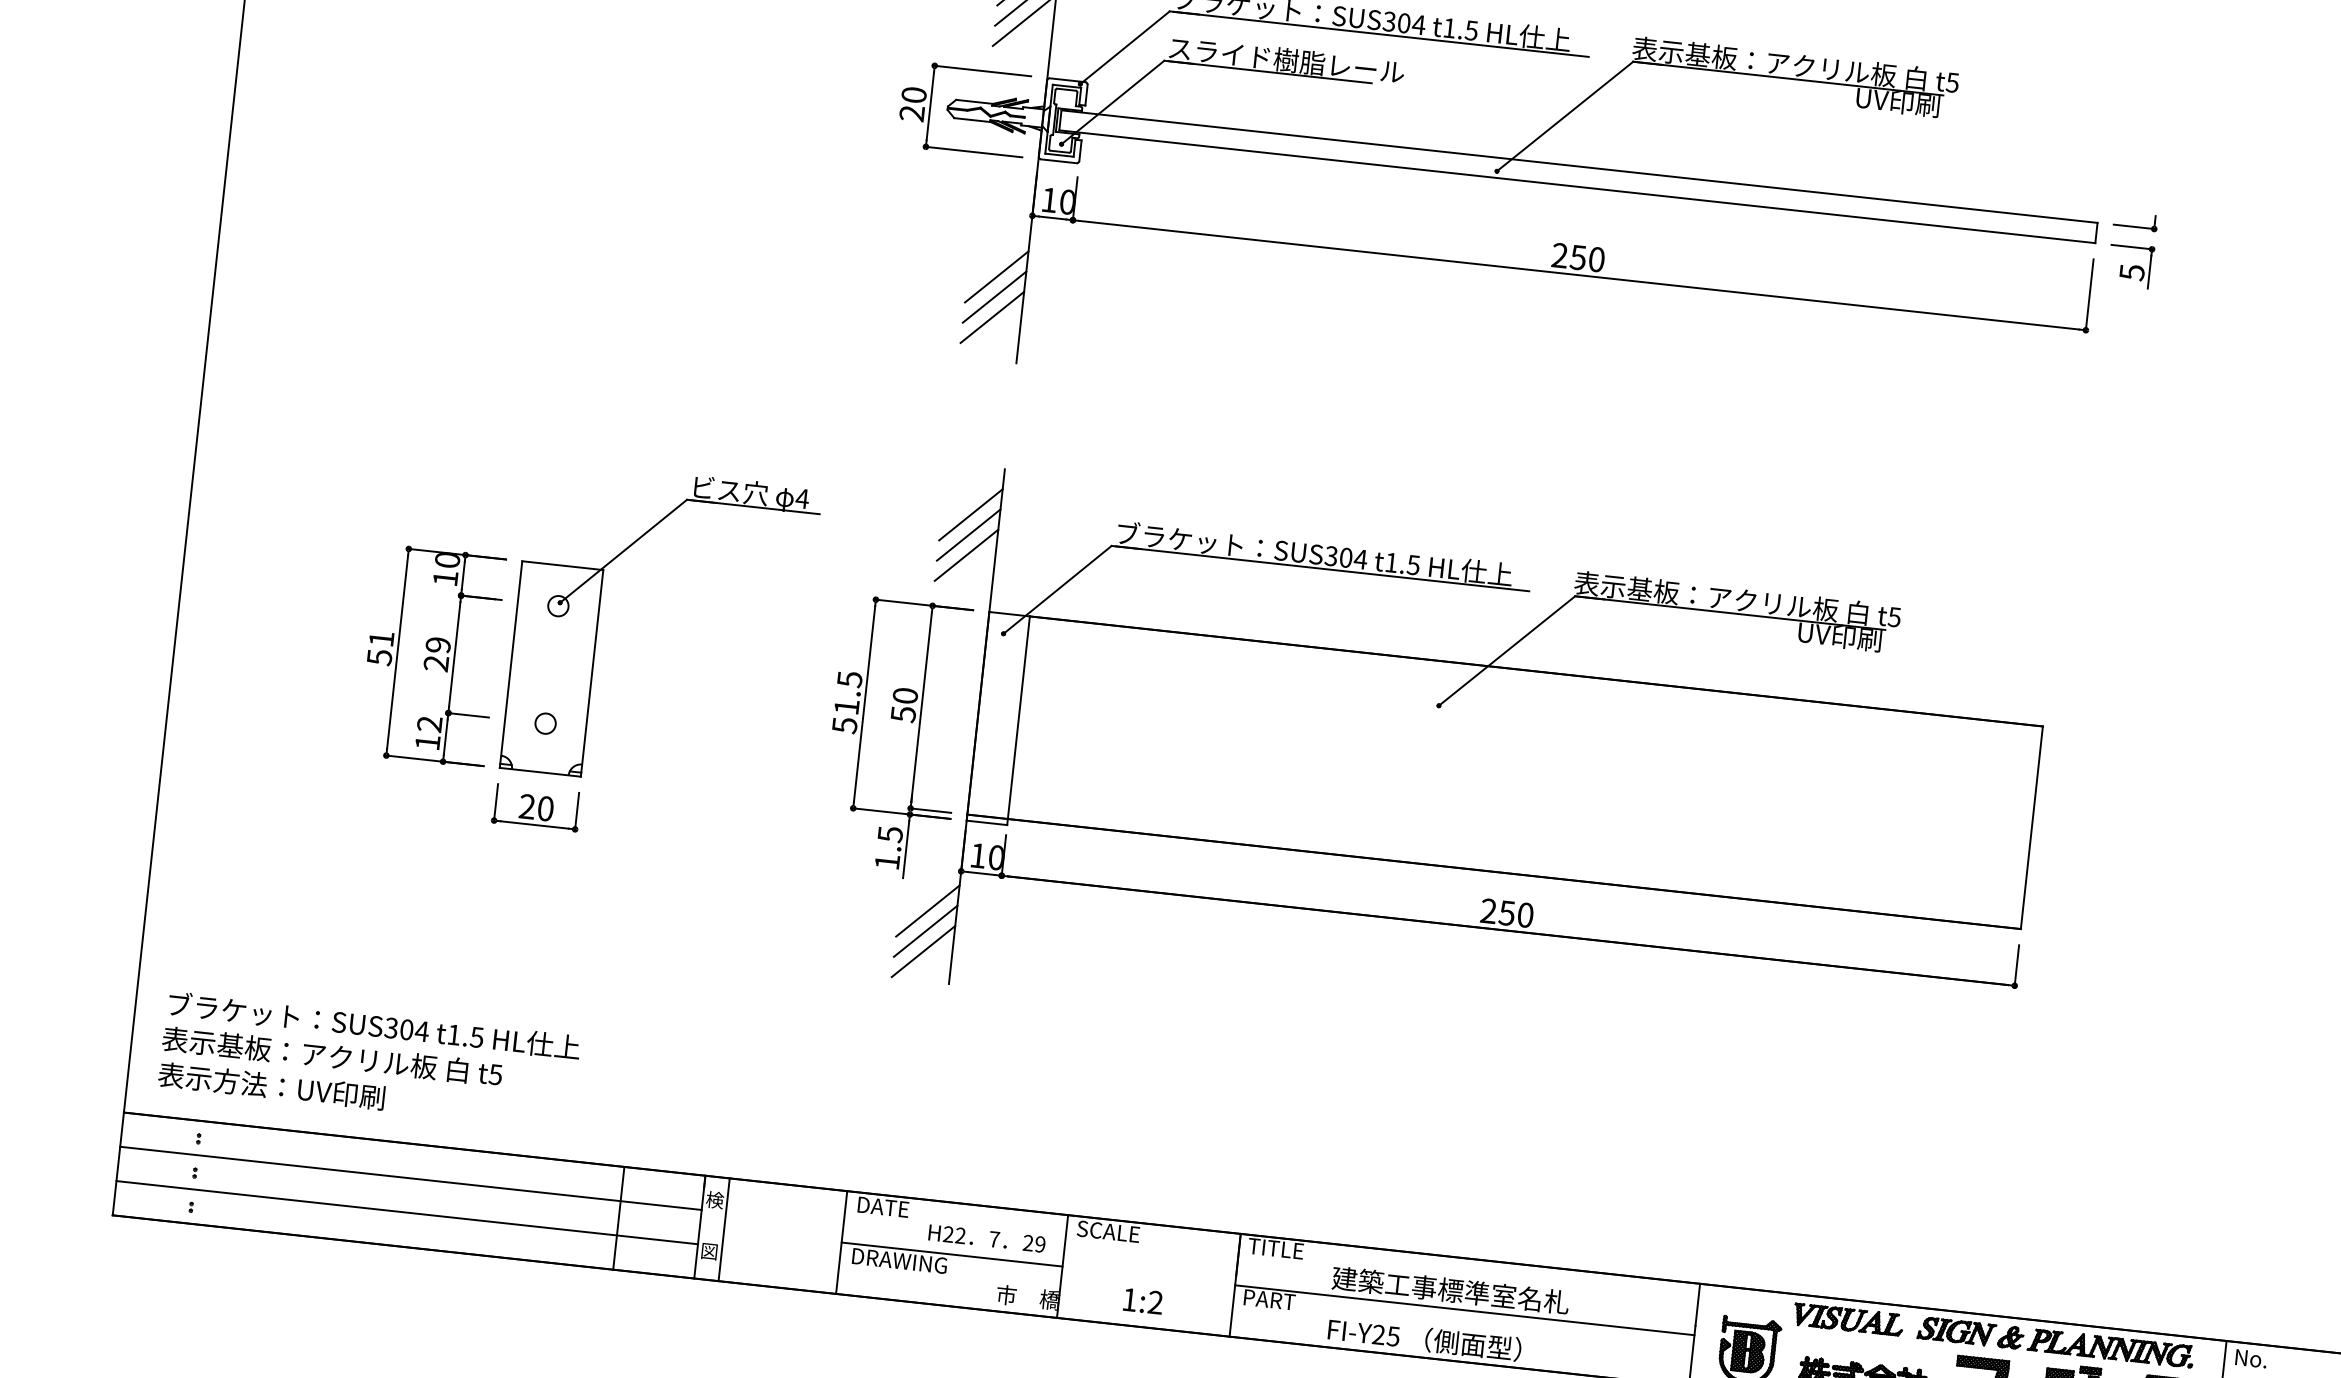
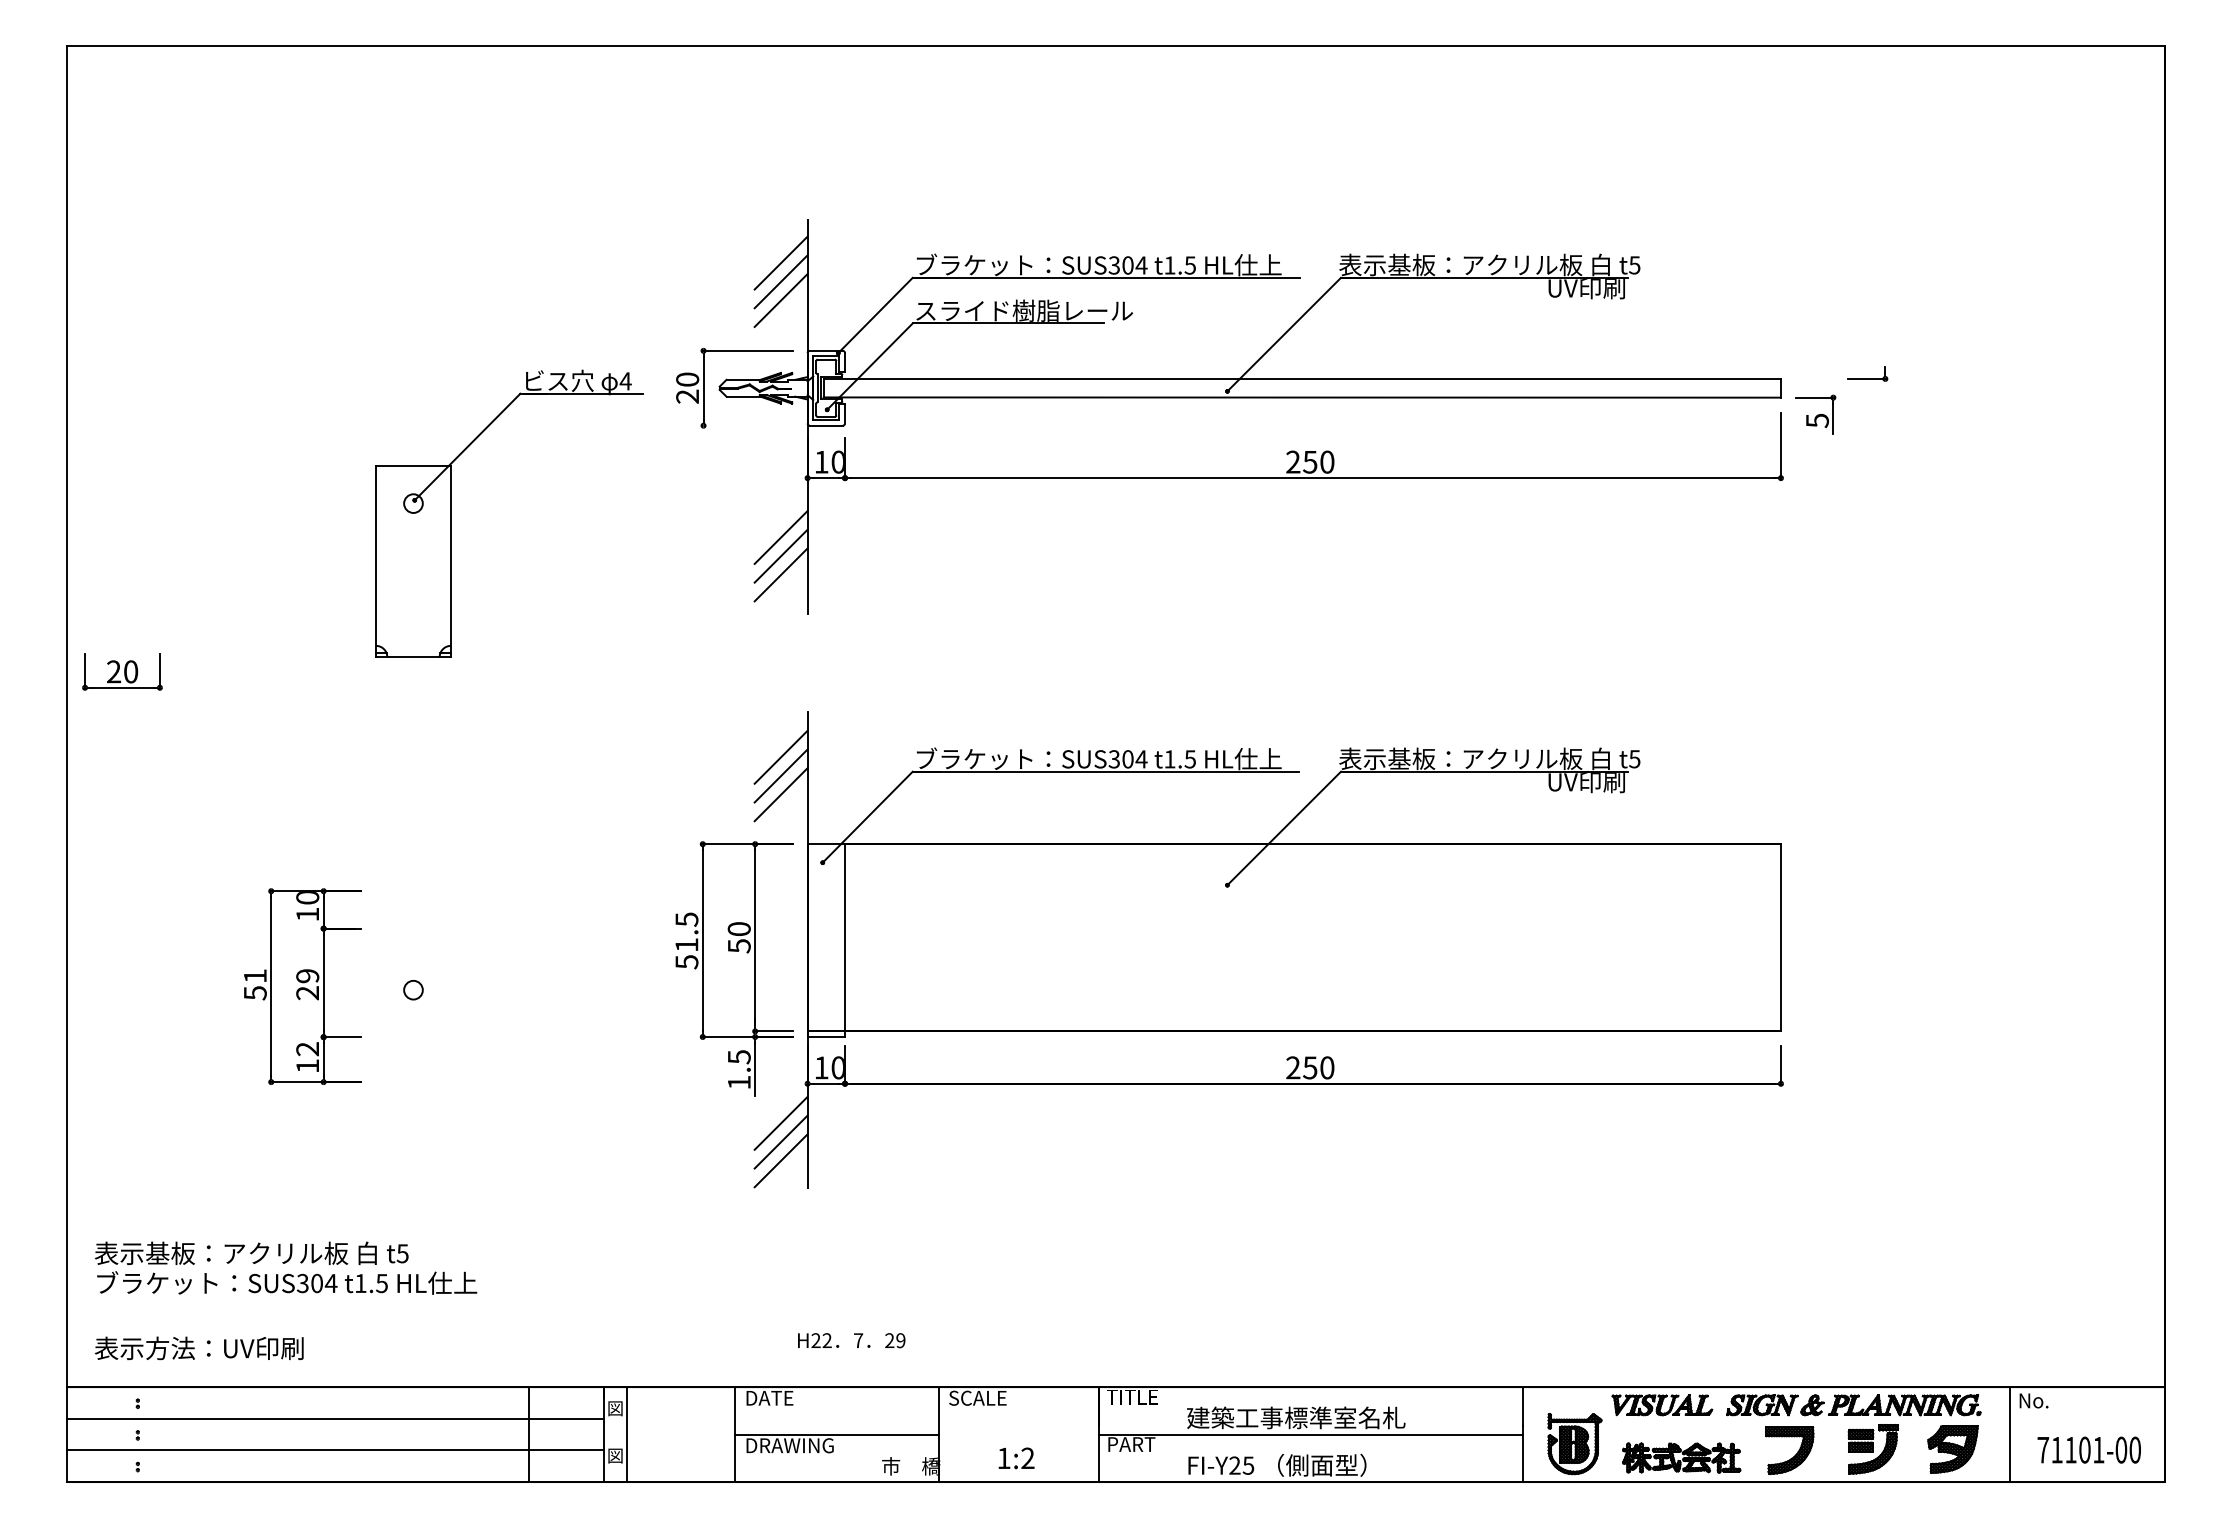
line: (973, 151) -> (747, 425), removed
part: (2135, 221) -> (1867, 373), moved
part: (598, 621) -> (451, 513), moved
part: (431, 655) -> (302, 986), moved
part: (536, 807) -> (122, 671), moved
text: (332, 1056) -> (251, 1253), moved
text: (715, 1200) -> (615, 1408), 検 -> 図
text: (986, 1238) -> (851, 1340), moved

